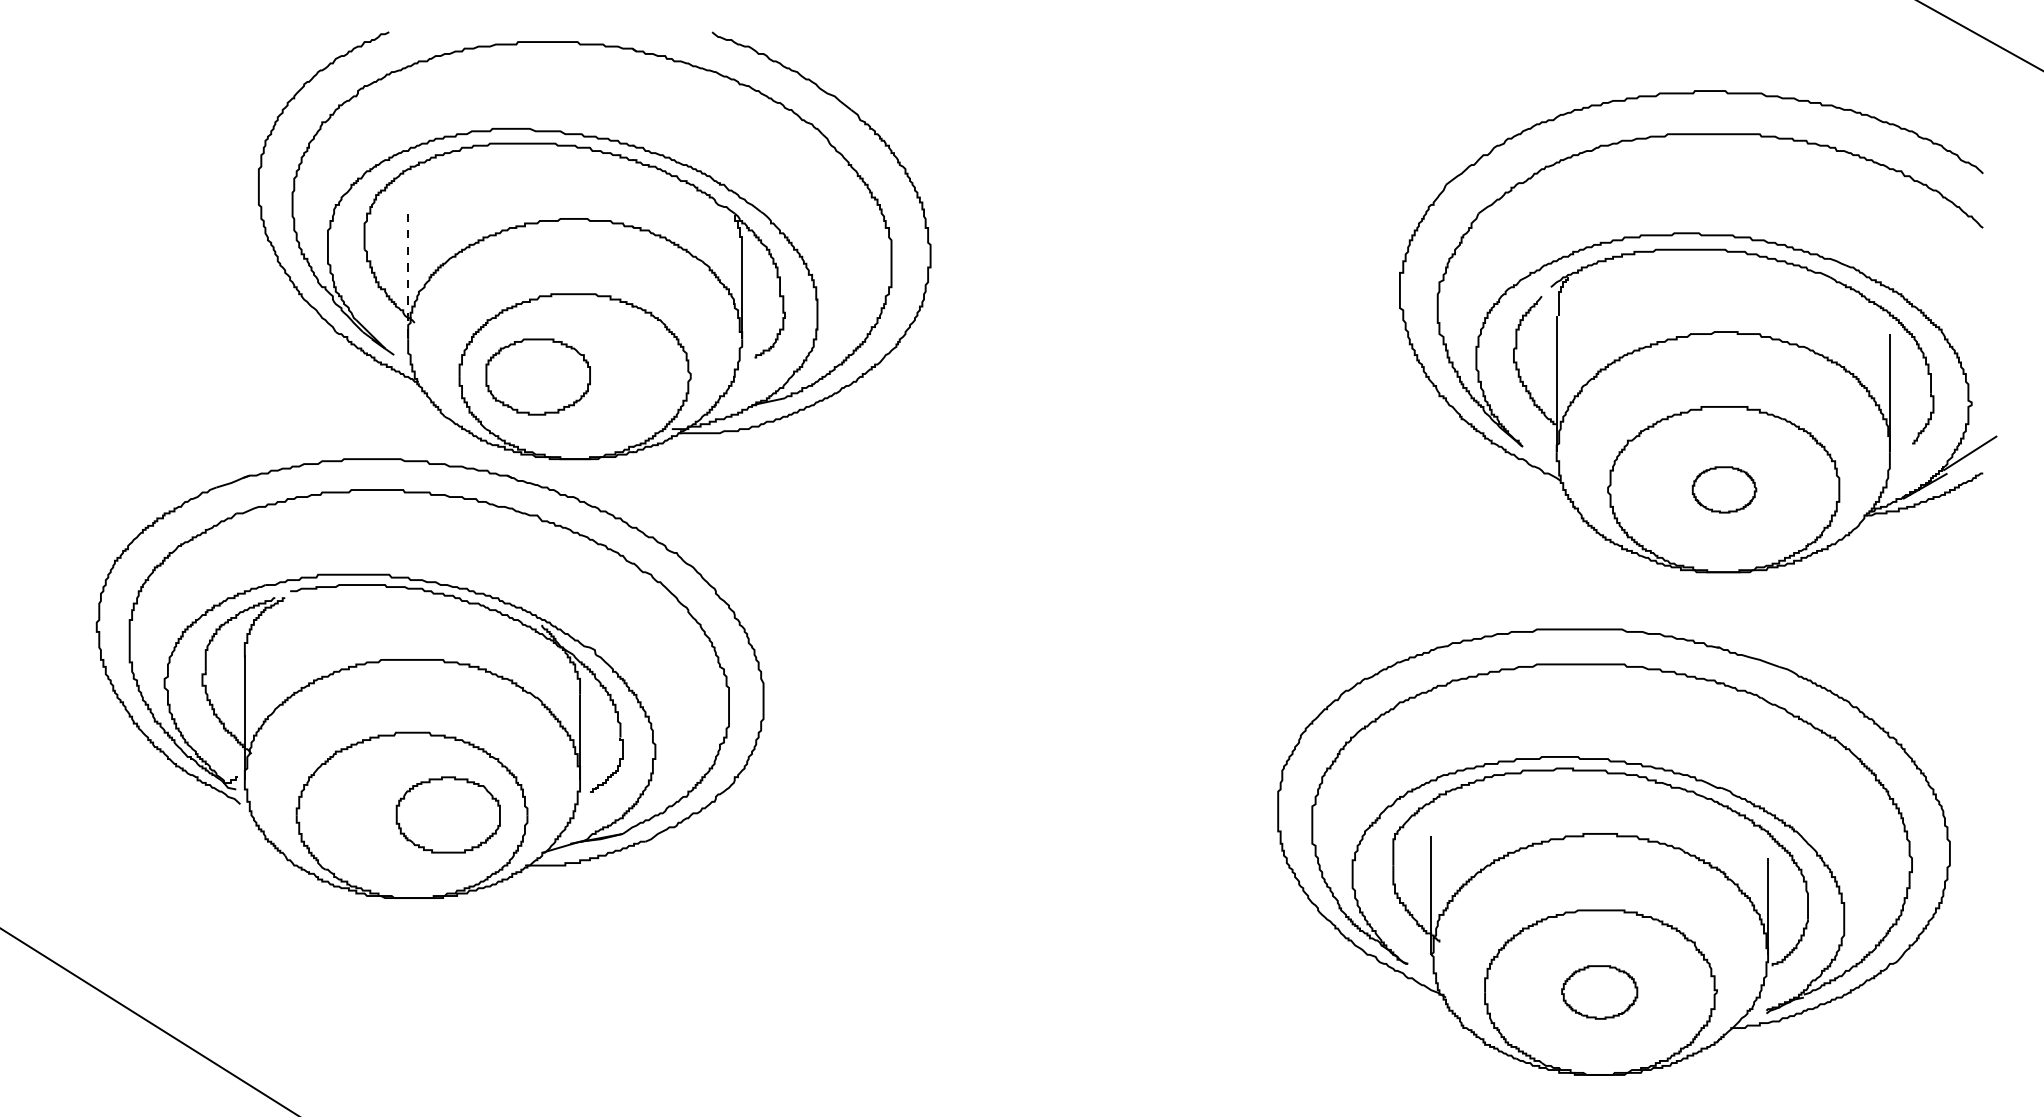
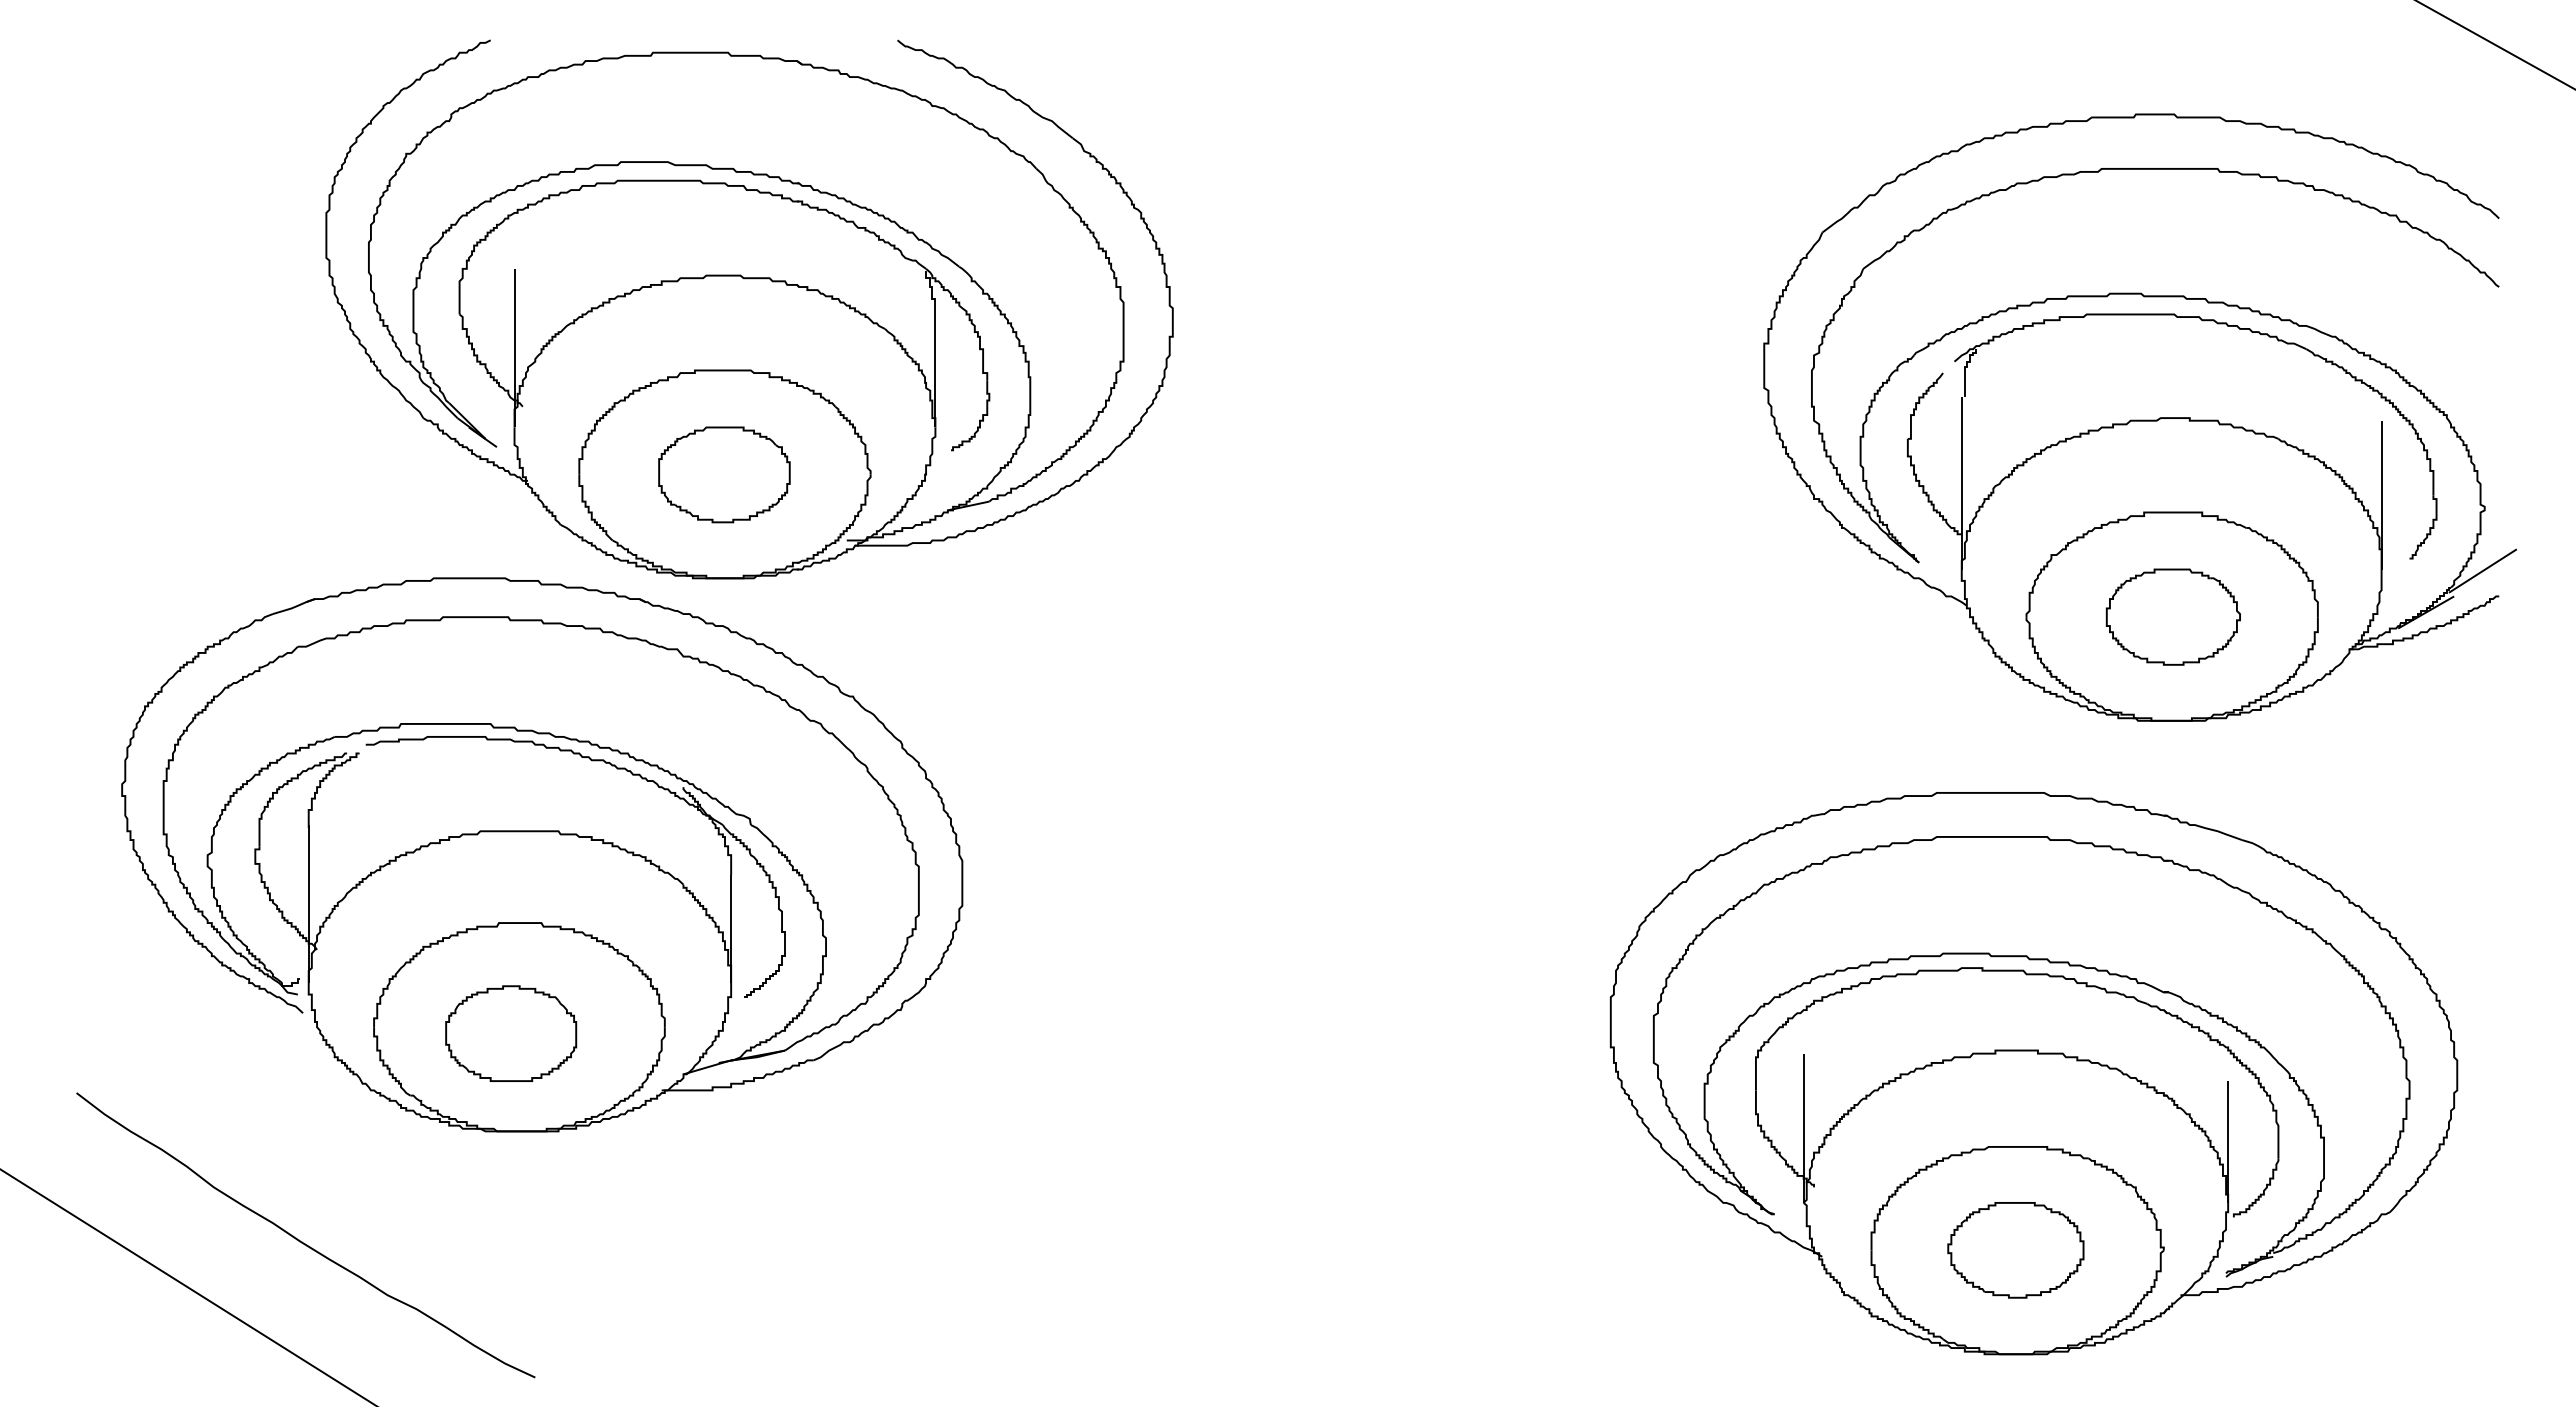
line: (408, 276) -> (514, 348), dashed -> solid
part: (538, 376) -> (724, 474), moved
part: (1723, 489) -> (2172, 616), size x1.67
part: (448, 814) -> (511, 1033), moved
curve: (239, 985) -> (302, 1241), added
part: (1599, 992) -> (2015, 1250), size x1.43

